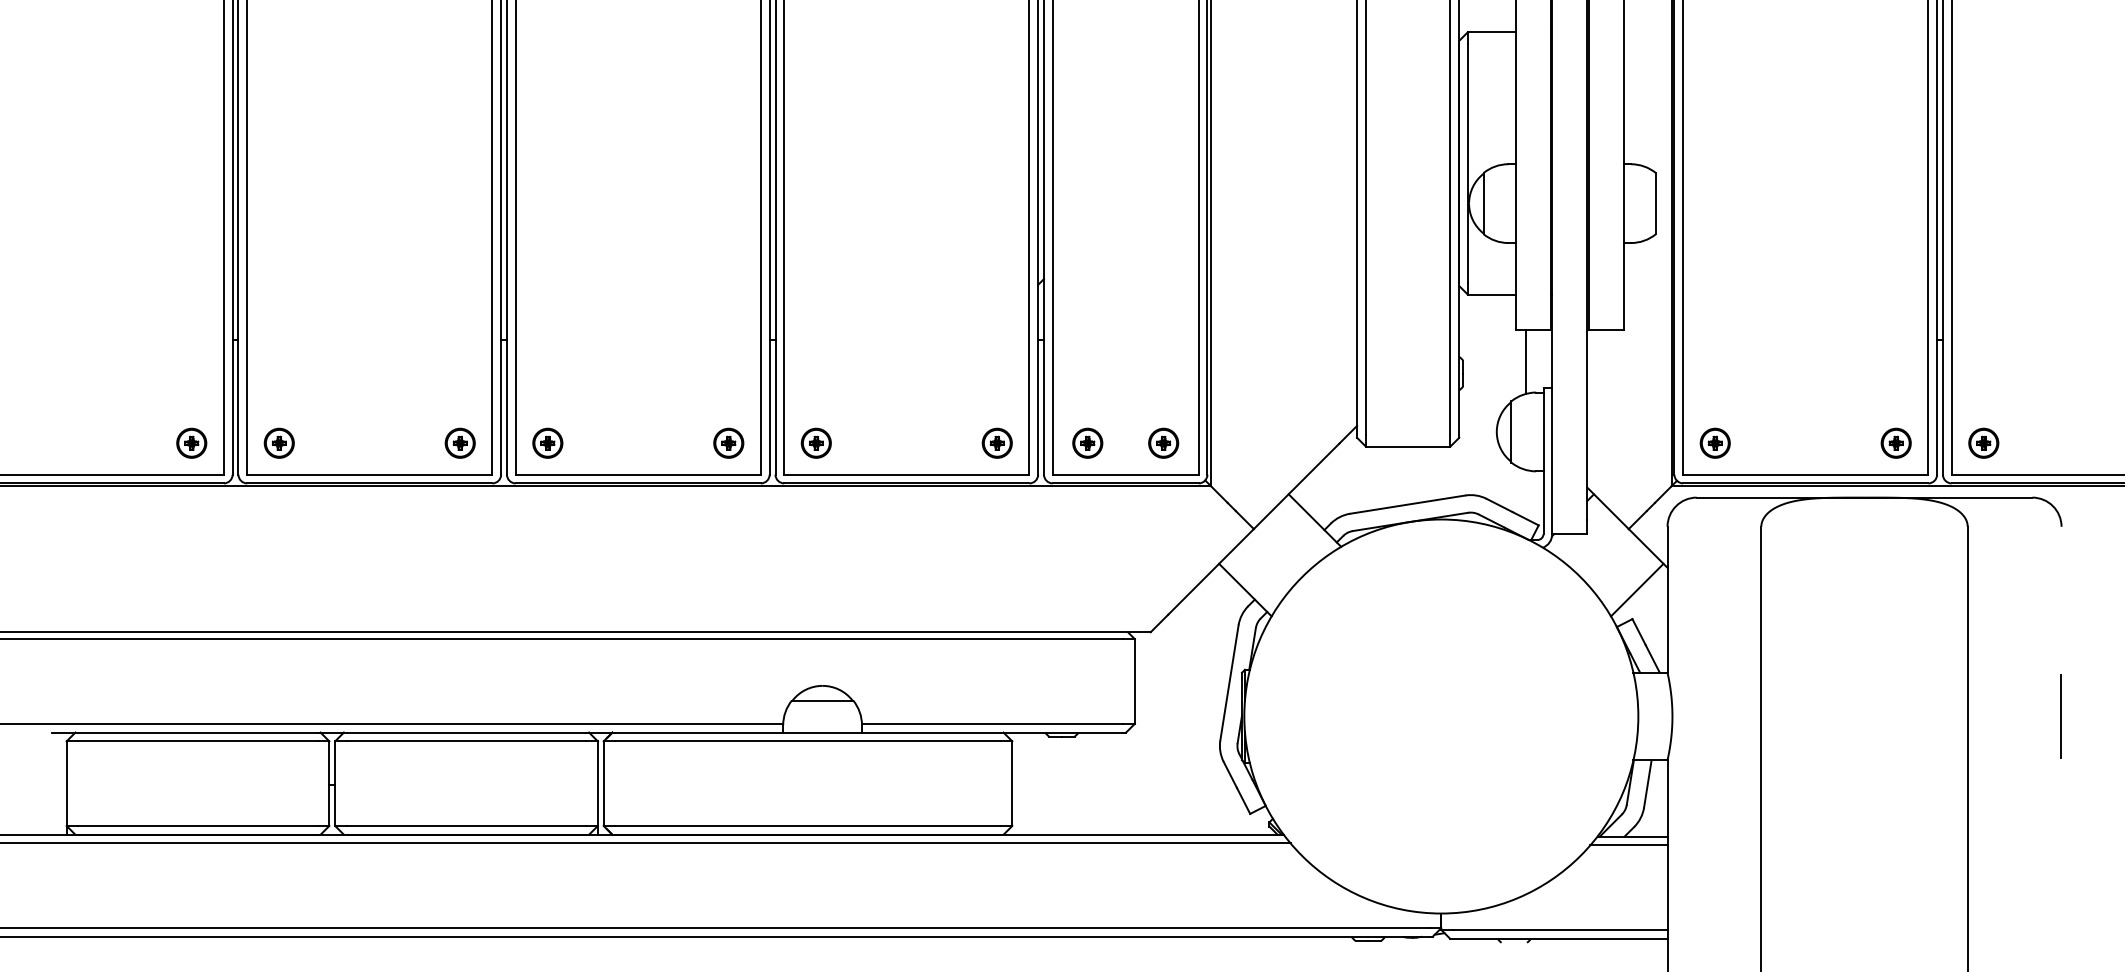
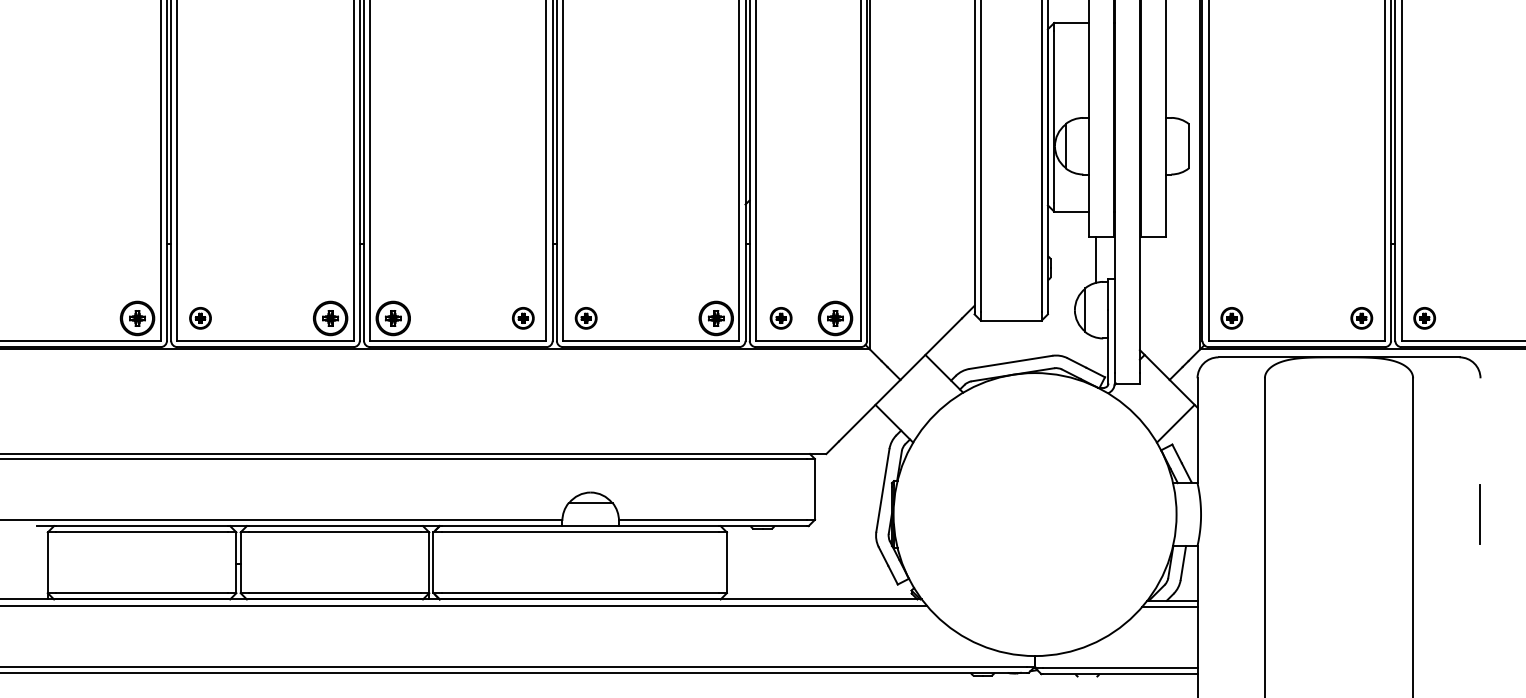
part: (191, 442) -> (137, 317), size x1.6
part: (459, 442) -> (329, 317), size x1.6
part: (547, 442) -> (393, 317), size x1.6
part: (996, 442) -> (715, 317), size x1.6
part: (1163, 442) -> (835, 317), size x1.6

